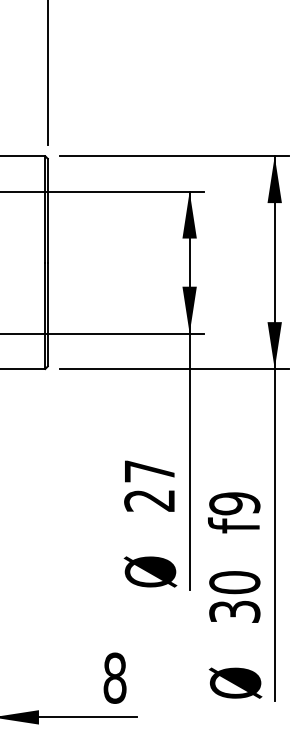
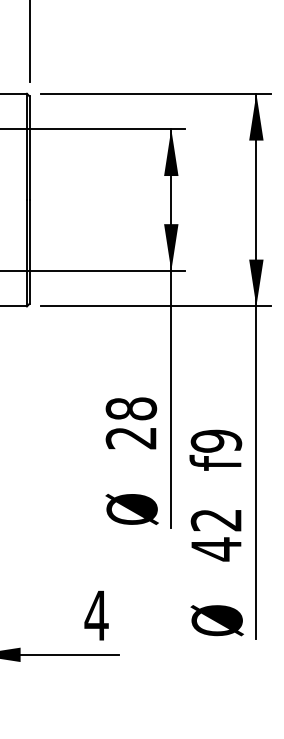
text: (149, 471) -> (131, 408), 27 -> 28
text: (234, 597) -> (216, 534), 30 -> 42
text: (114, 677) -> (96, 614), 8 -> 4

